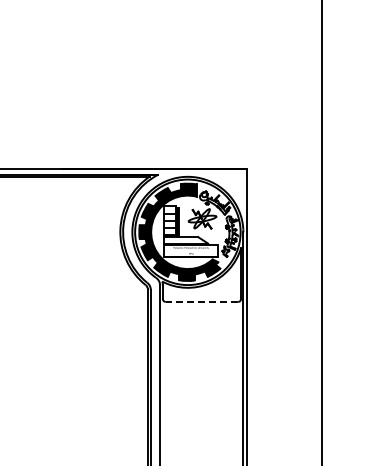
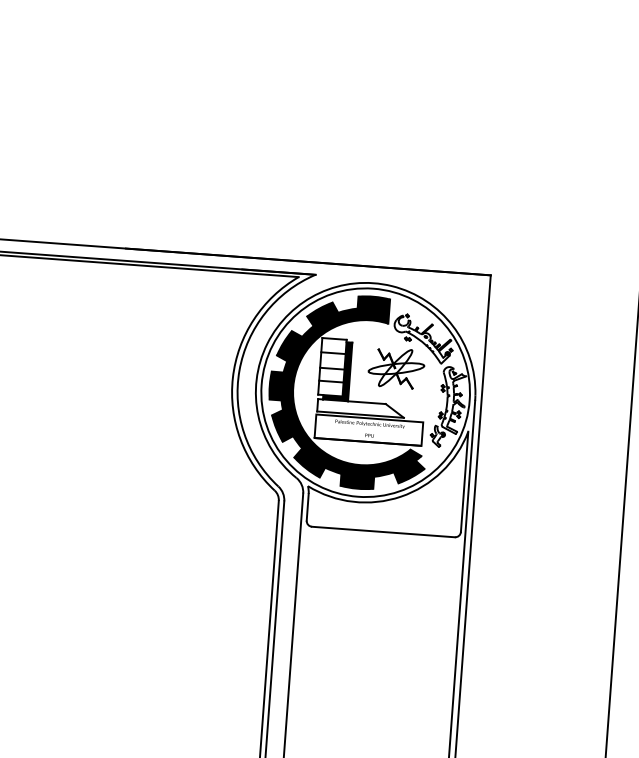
line: (201, 301) -> (382, 531), dashed -> solid

